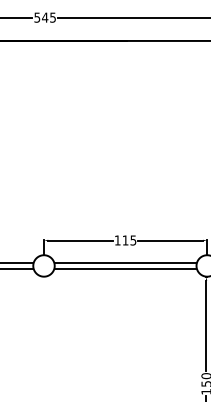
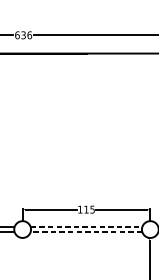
text: (45, 17) -> (23, 35), 545 -> 636
line: (126, 262) -> (87, 226), solid -> dashed
line: (125, 268) -> (86, 231), solid -> dashed

